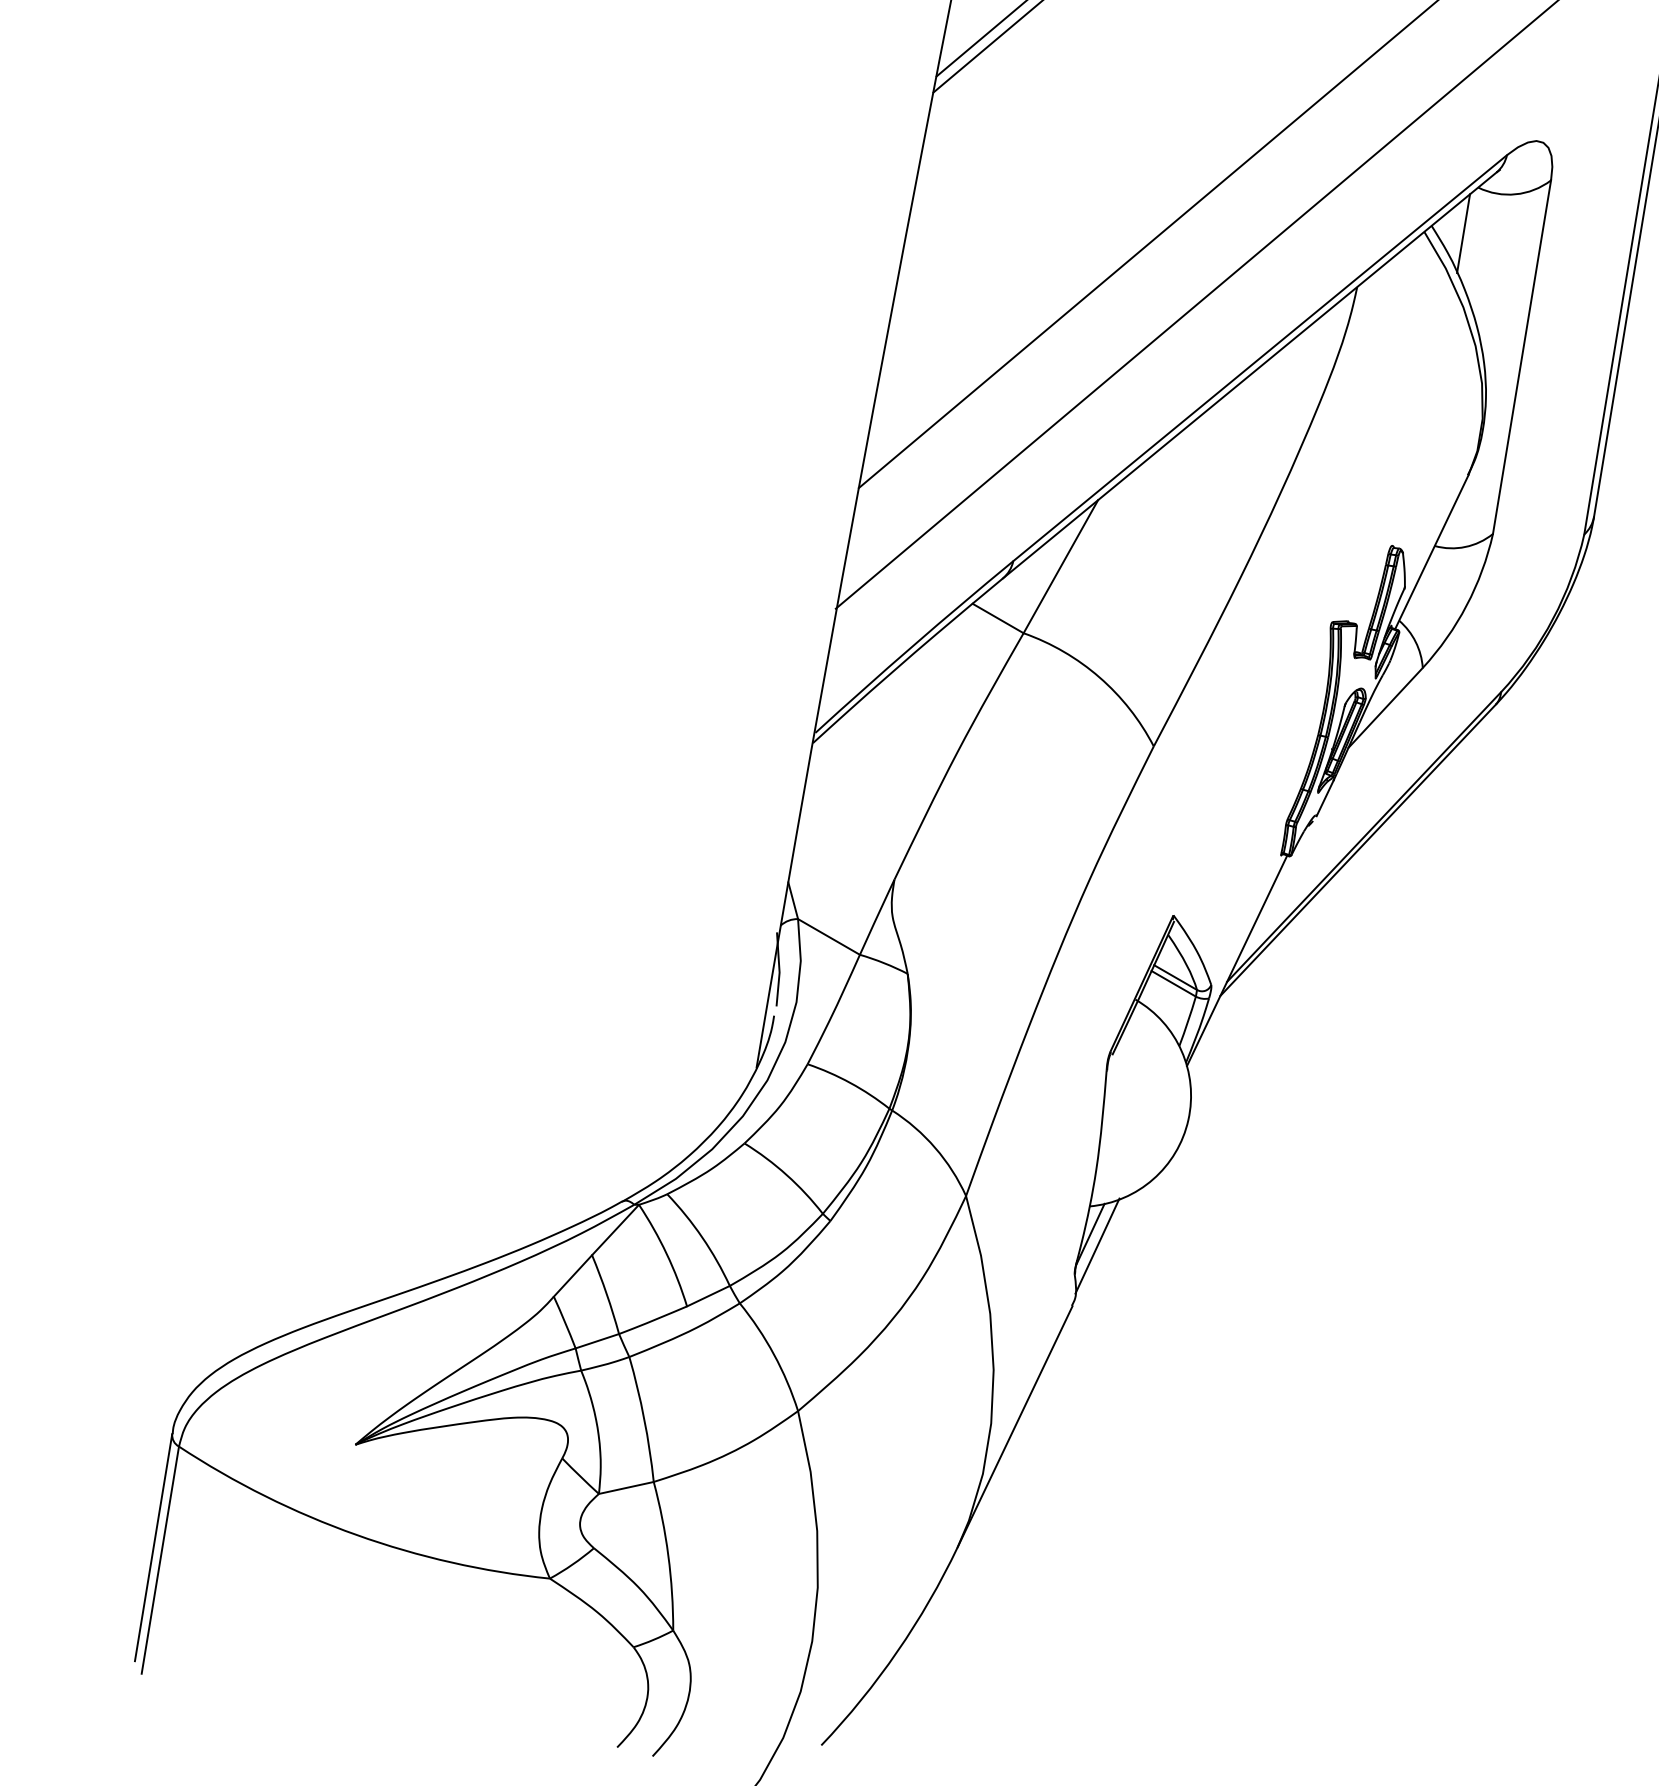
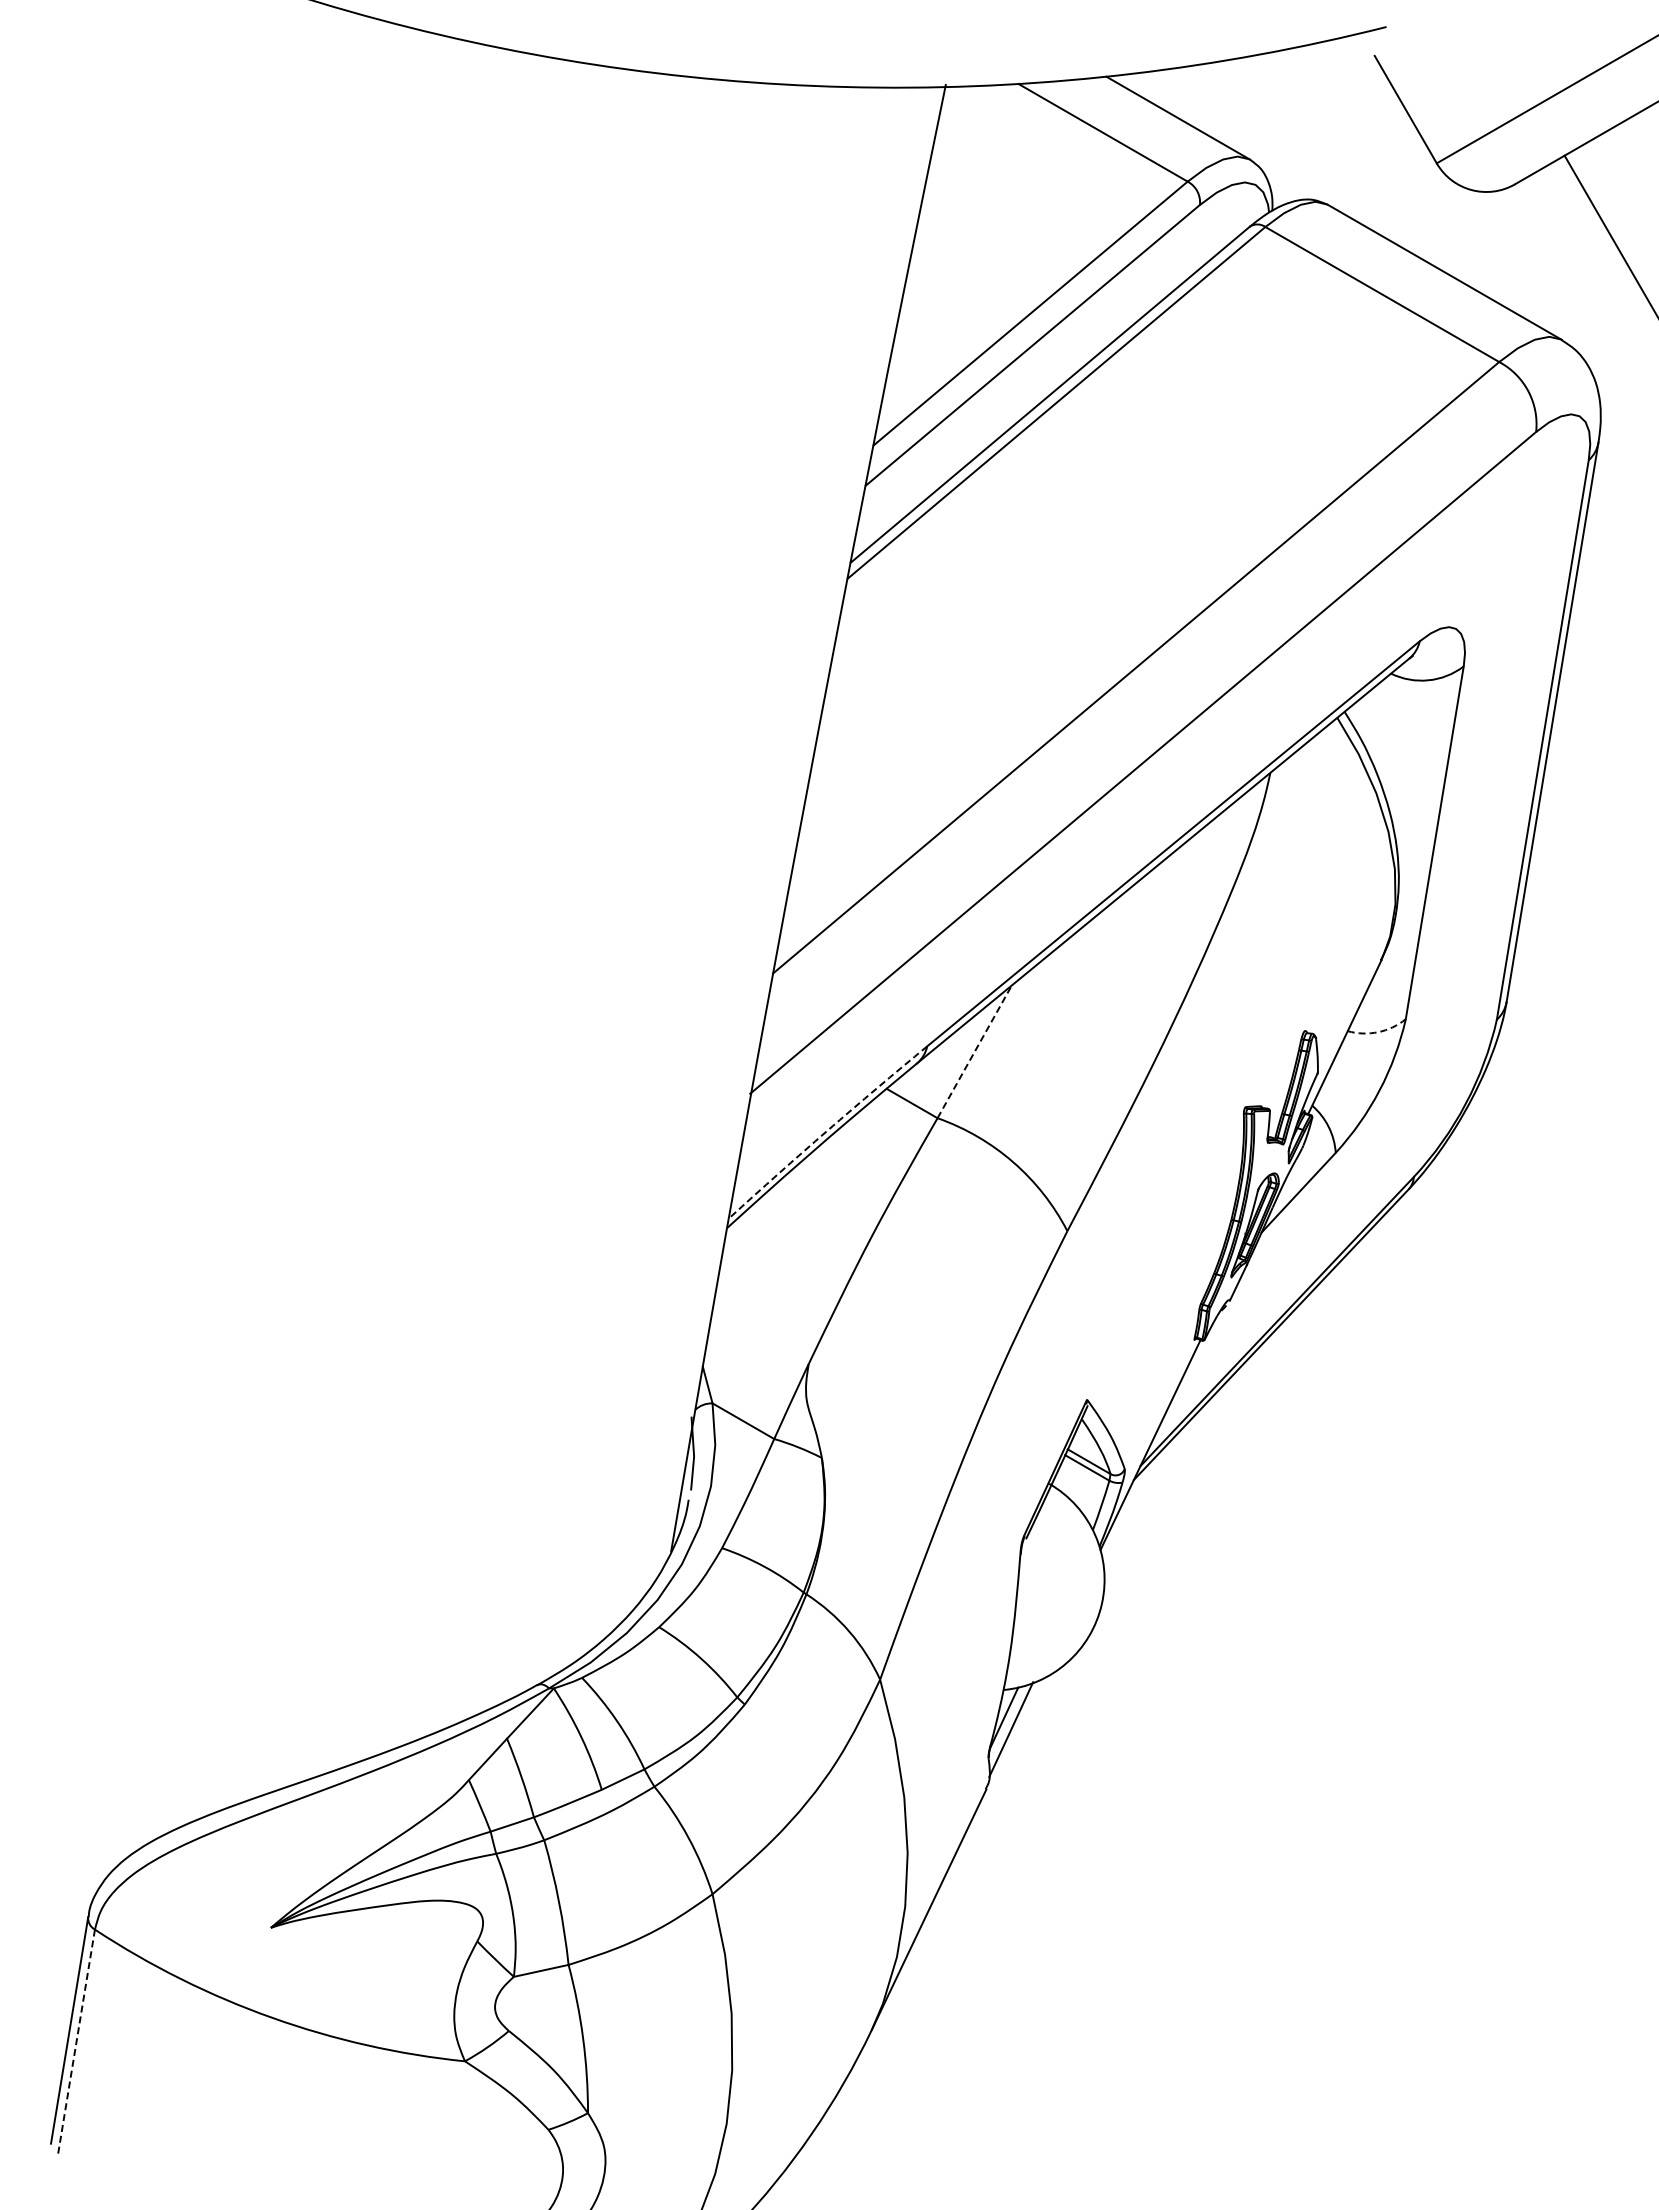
line: (1463, 233) -> (1376, 719), removed
arc: (1465, 547) -> (1378, 1032), solid -> dashed
line: (1060, 566) -> (974, 1051), solid -> dashed
arc: (913, 645) -> (827, 1130), solid -> dashed
line: (160, 1559) -> (76, 2042), solid -> dashed

